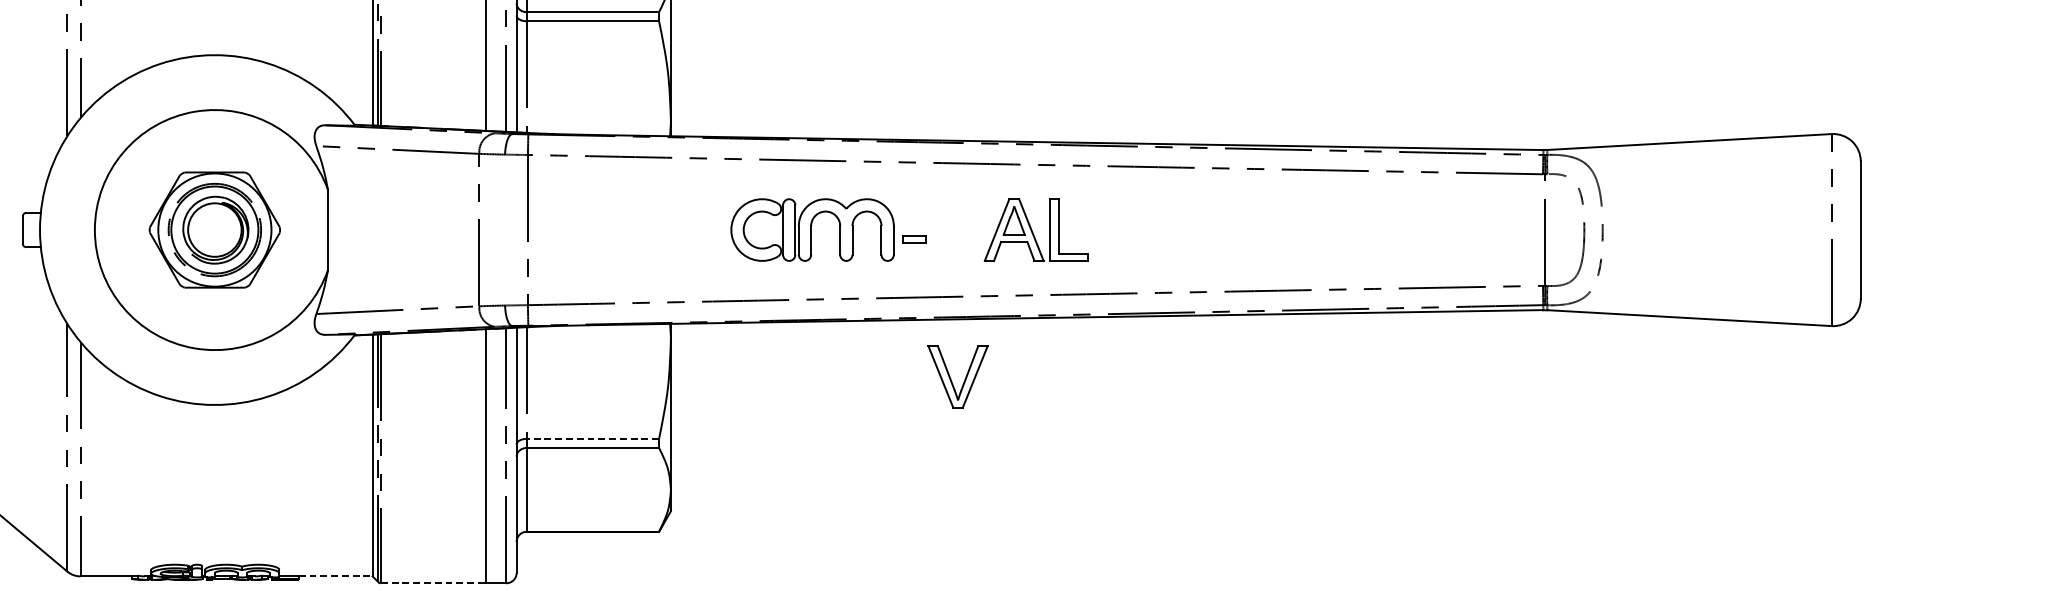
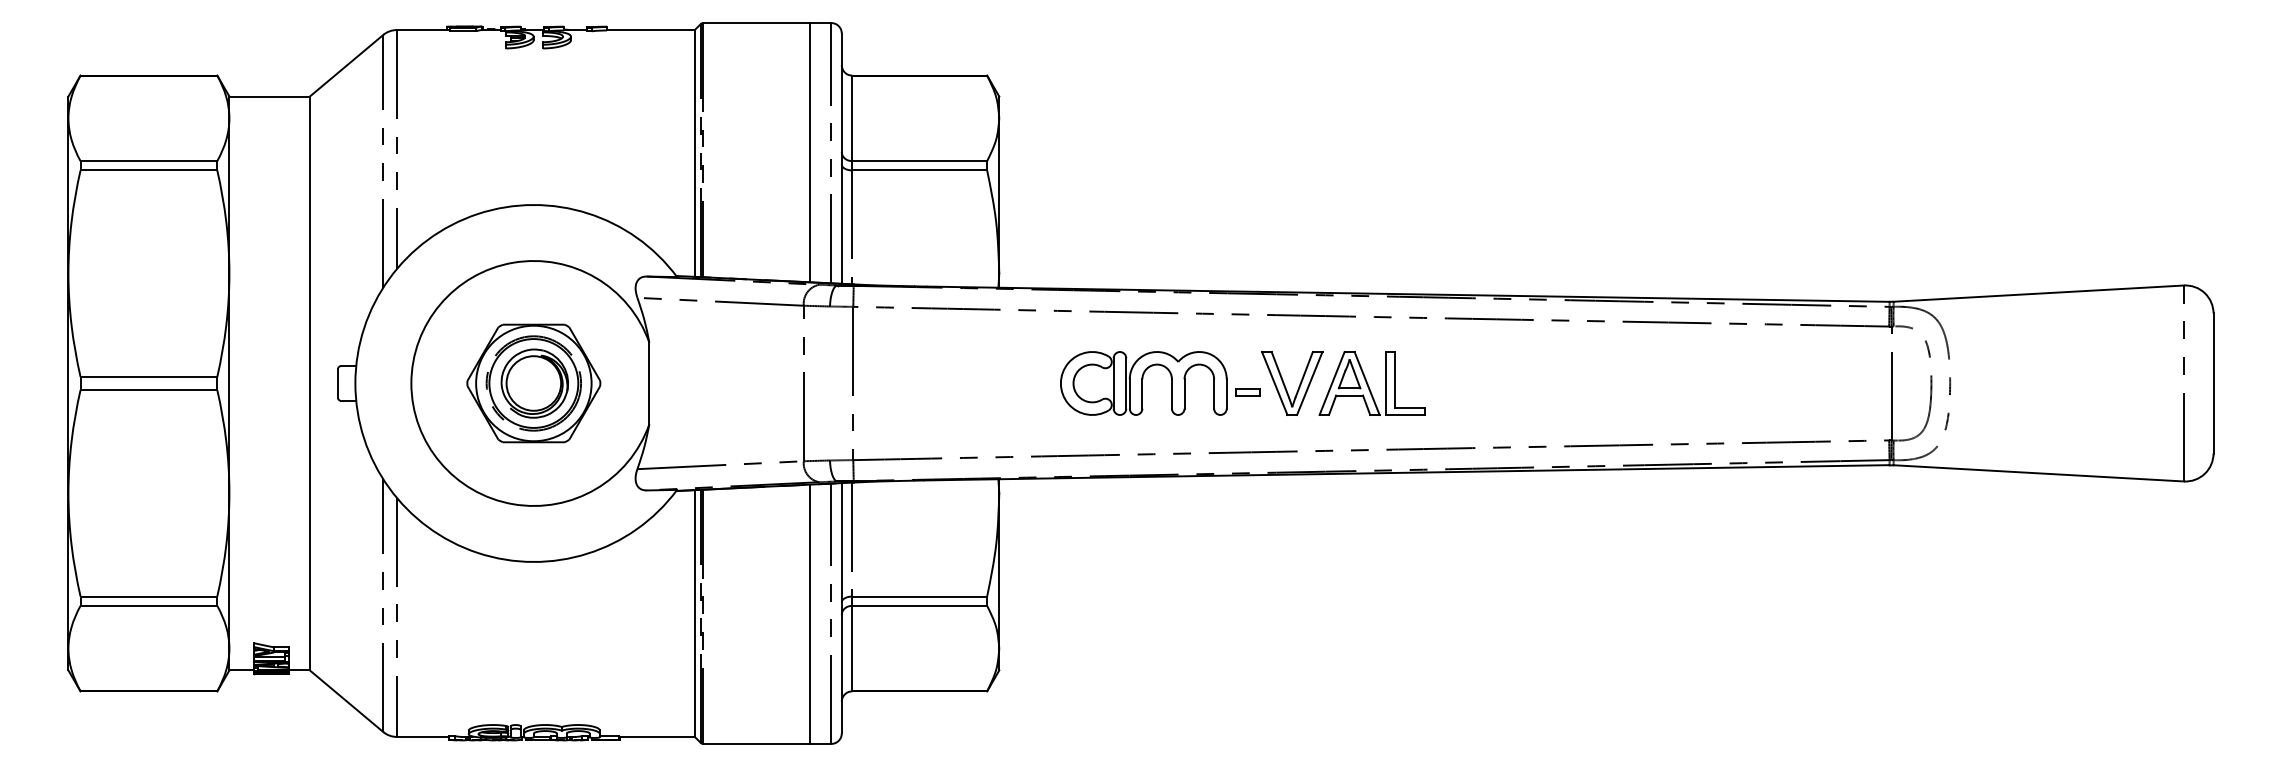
part: (964, 380) -> (1298, 386), moved
line: (592, 438) -> (919, 596), dashed -> solid
line: (336, 575) -> (657, 736), dashed -> solid
line: (433, 582) -> (756, 743), dashed -> solid

